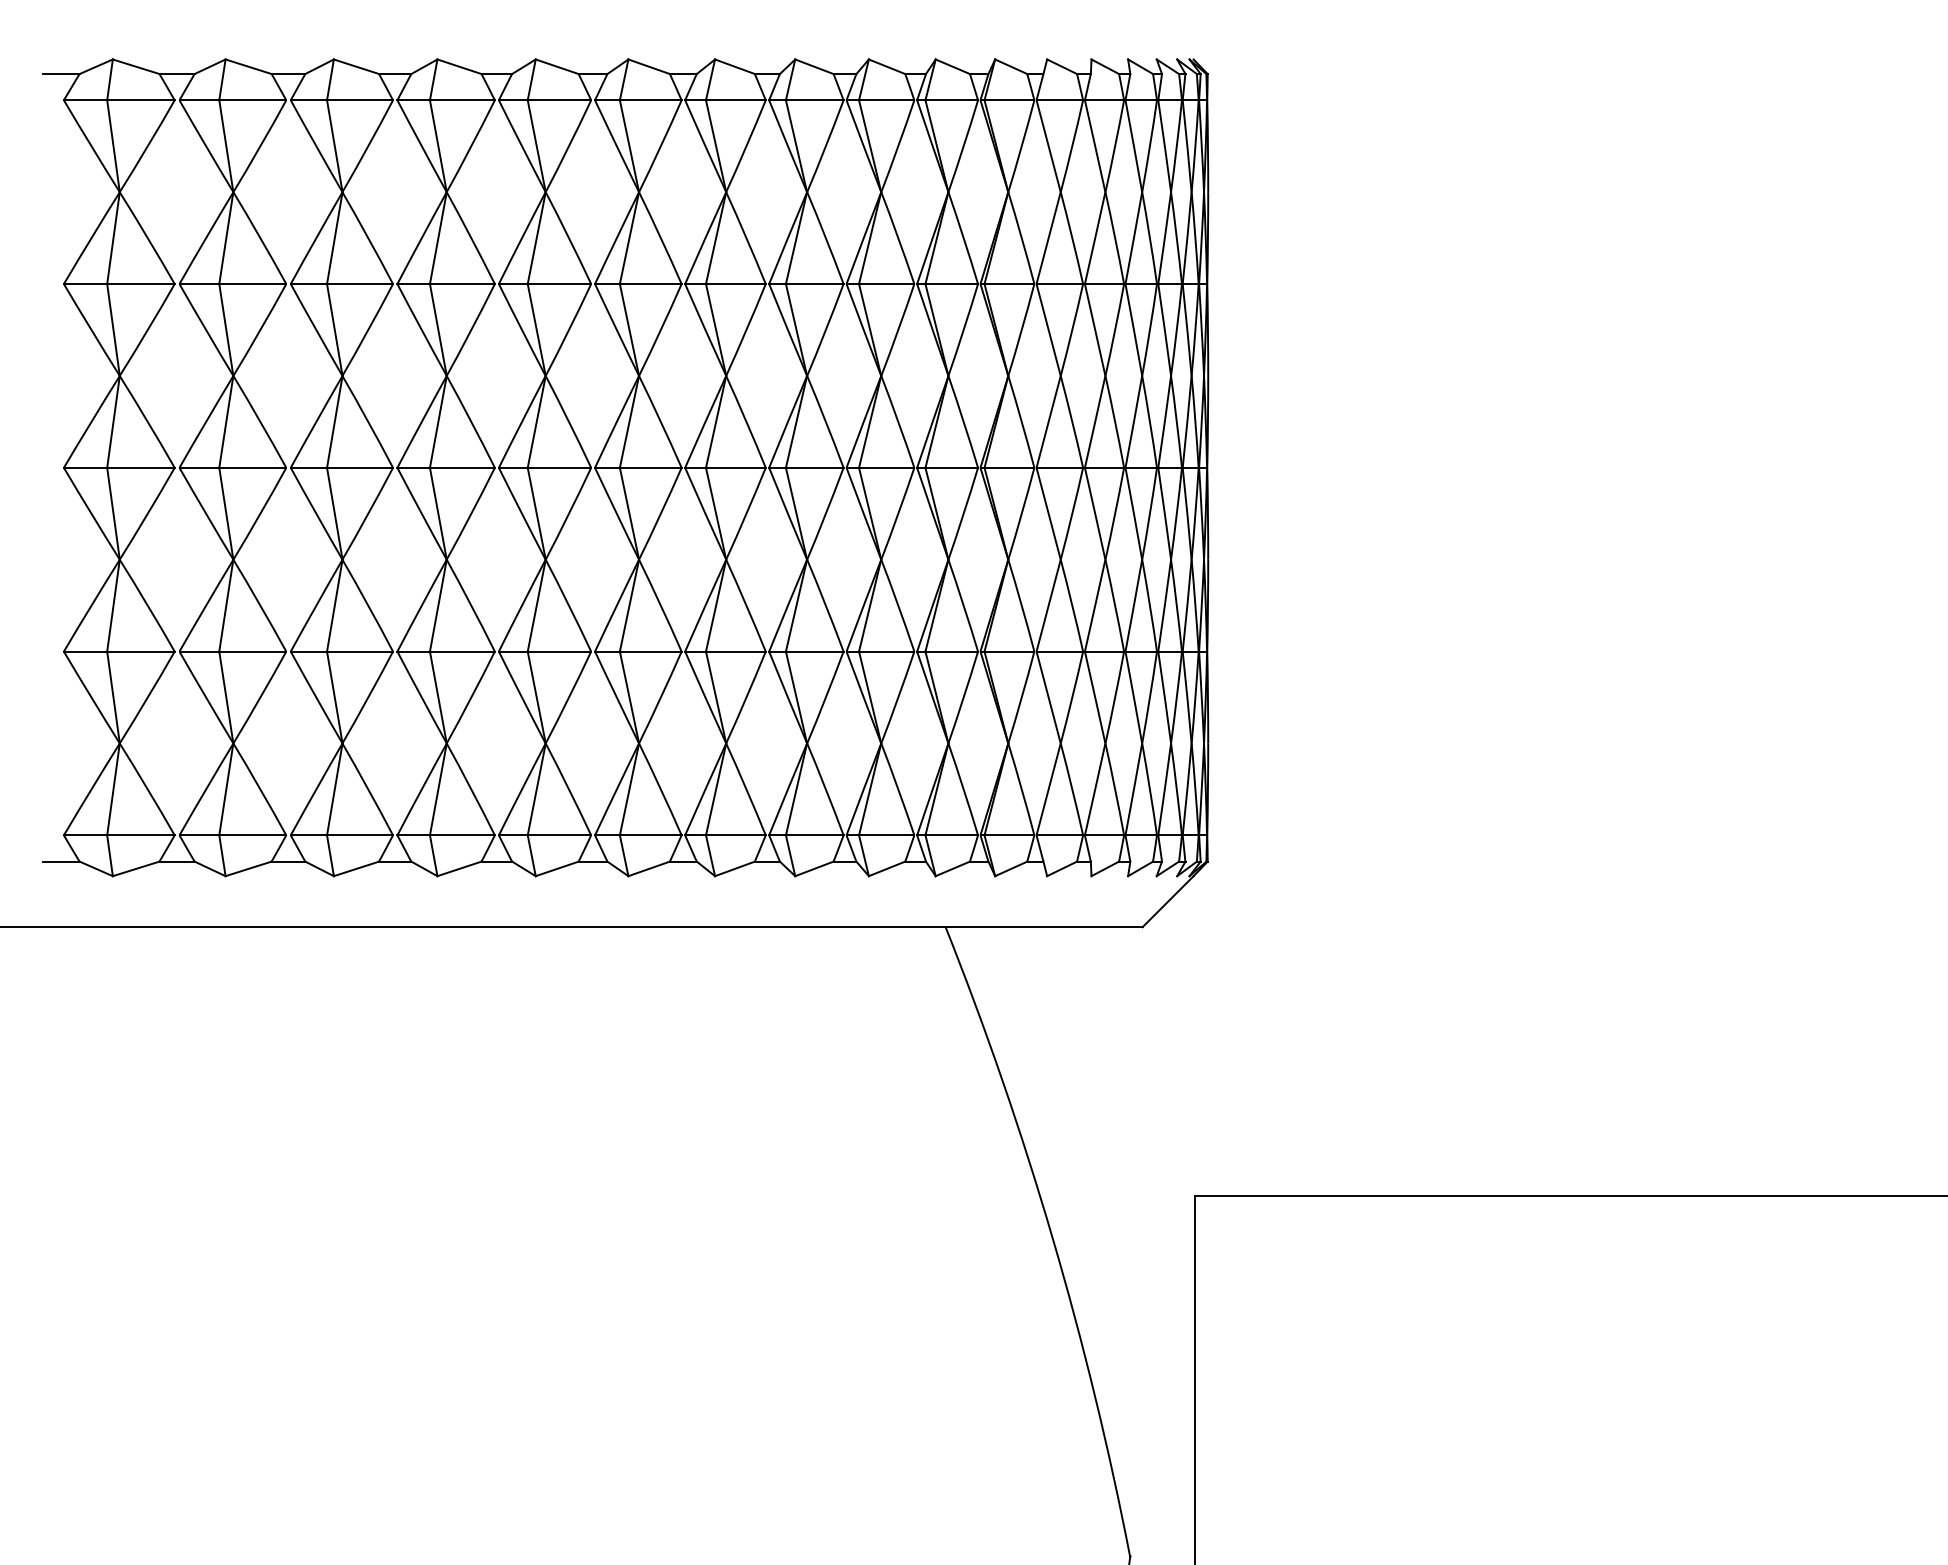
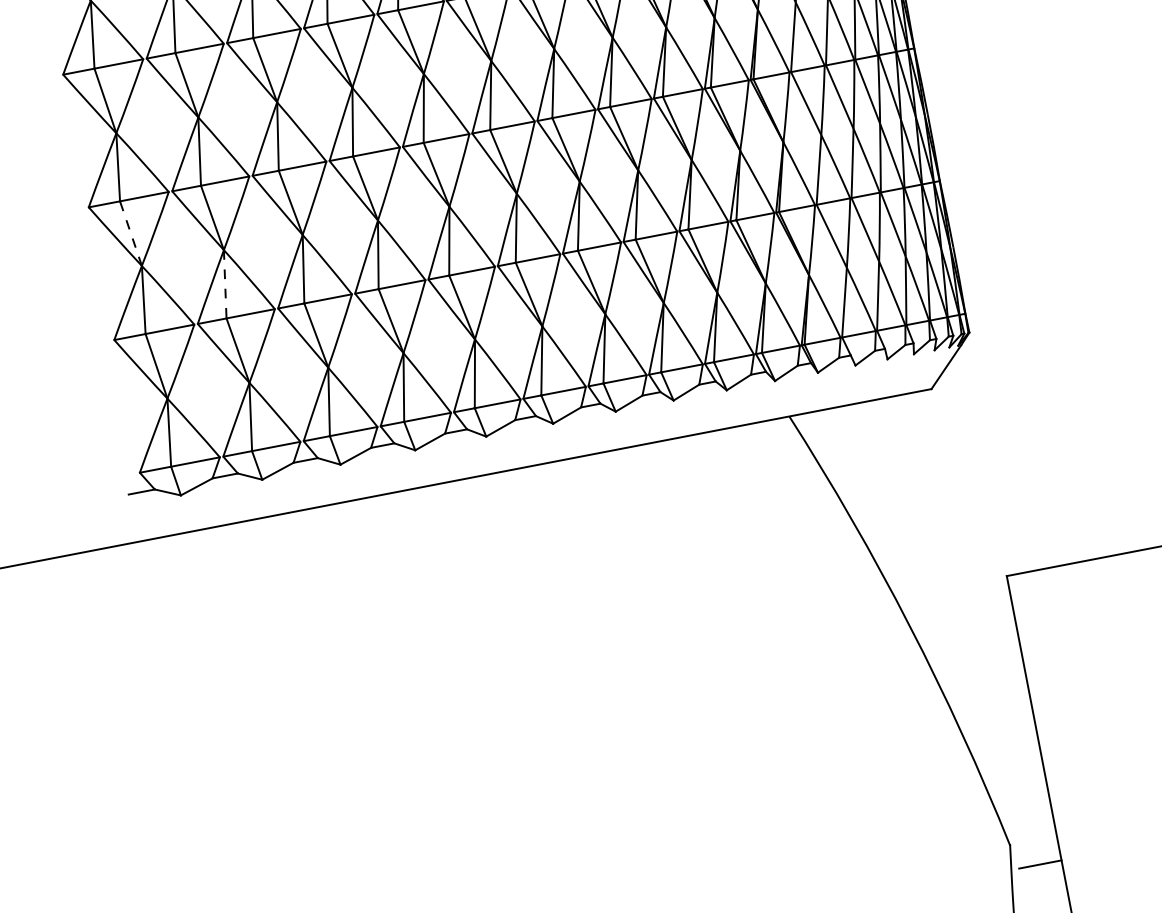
line: (113, 513) -> (130, 233), solid -> dashed
line: (226, 606) -> (225, 284), solid -> dashed

